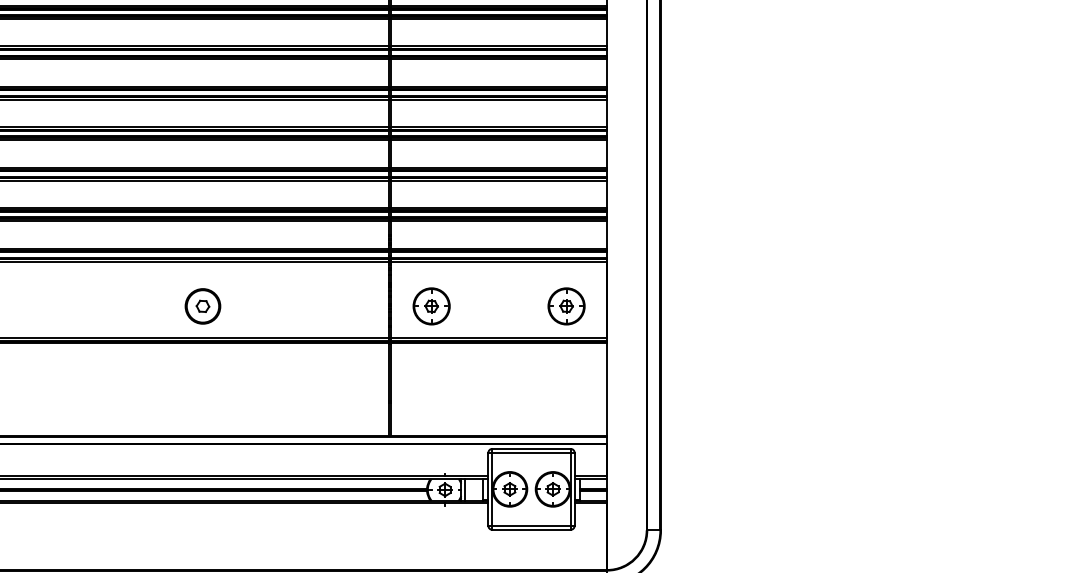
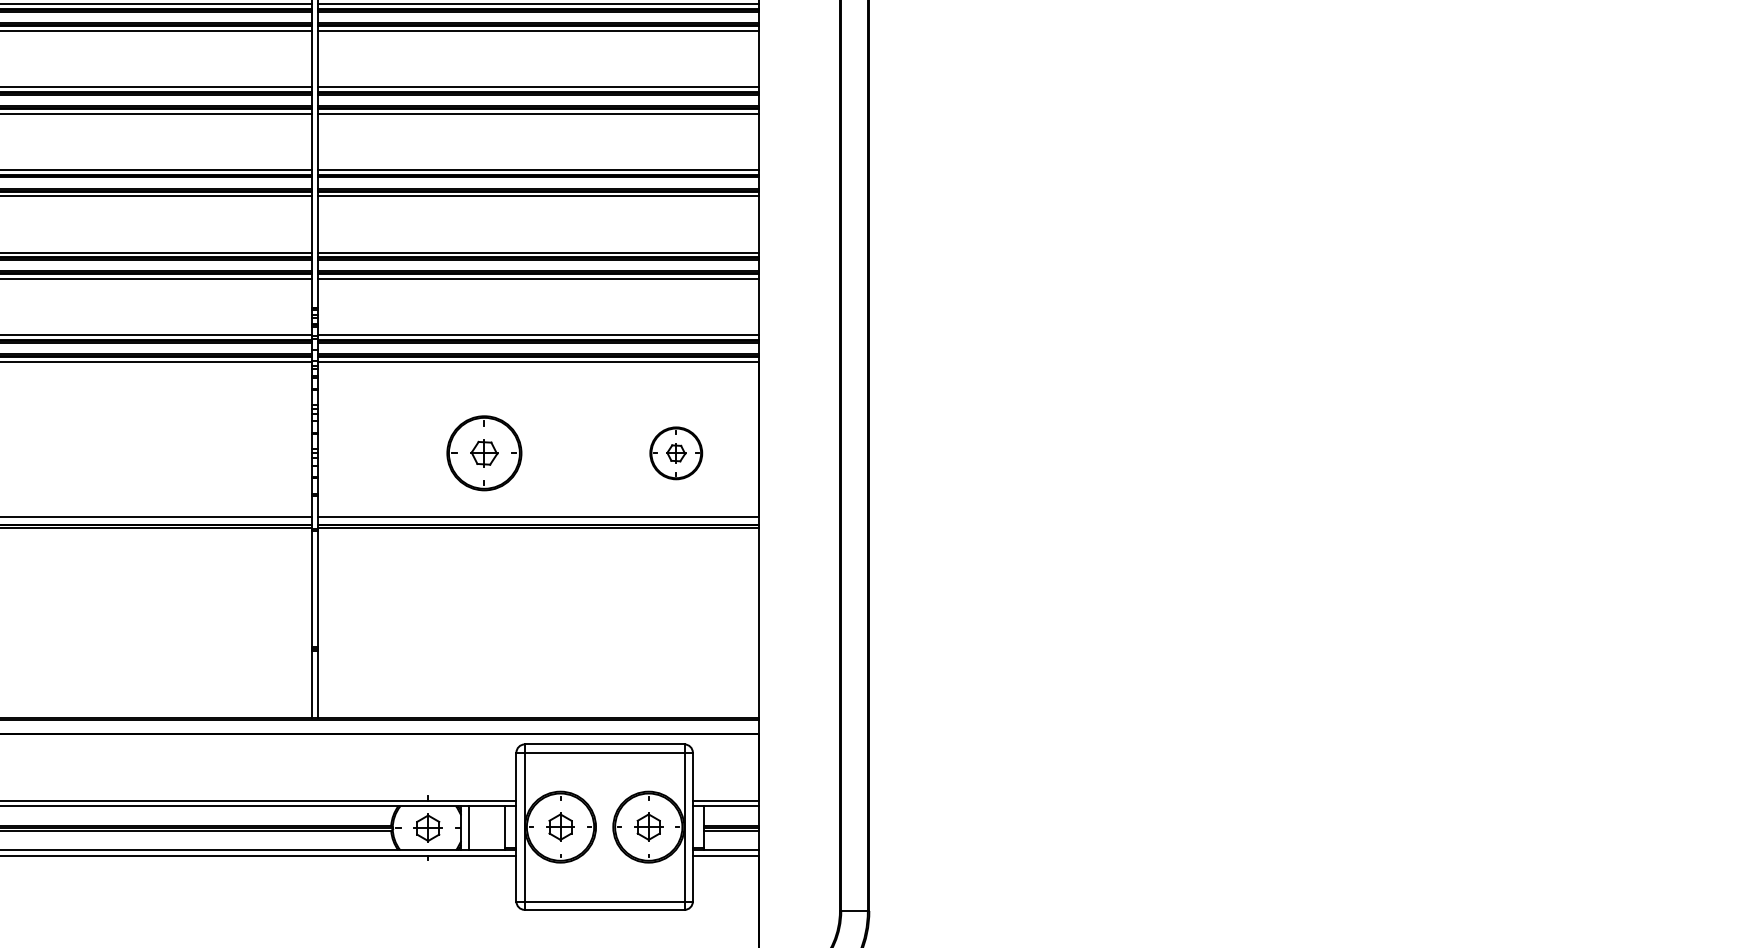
part: (431, 306) -> (484, 453), moved
part: (566, 306) -> (676, 453), size x0.7

